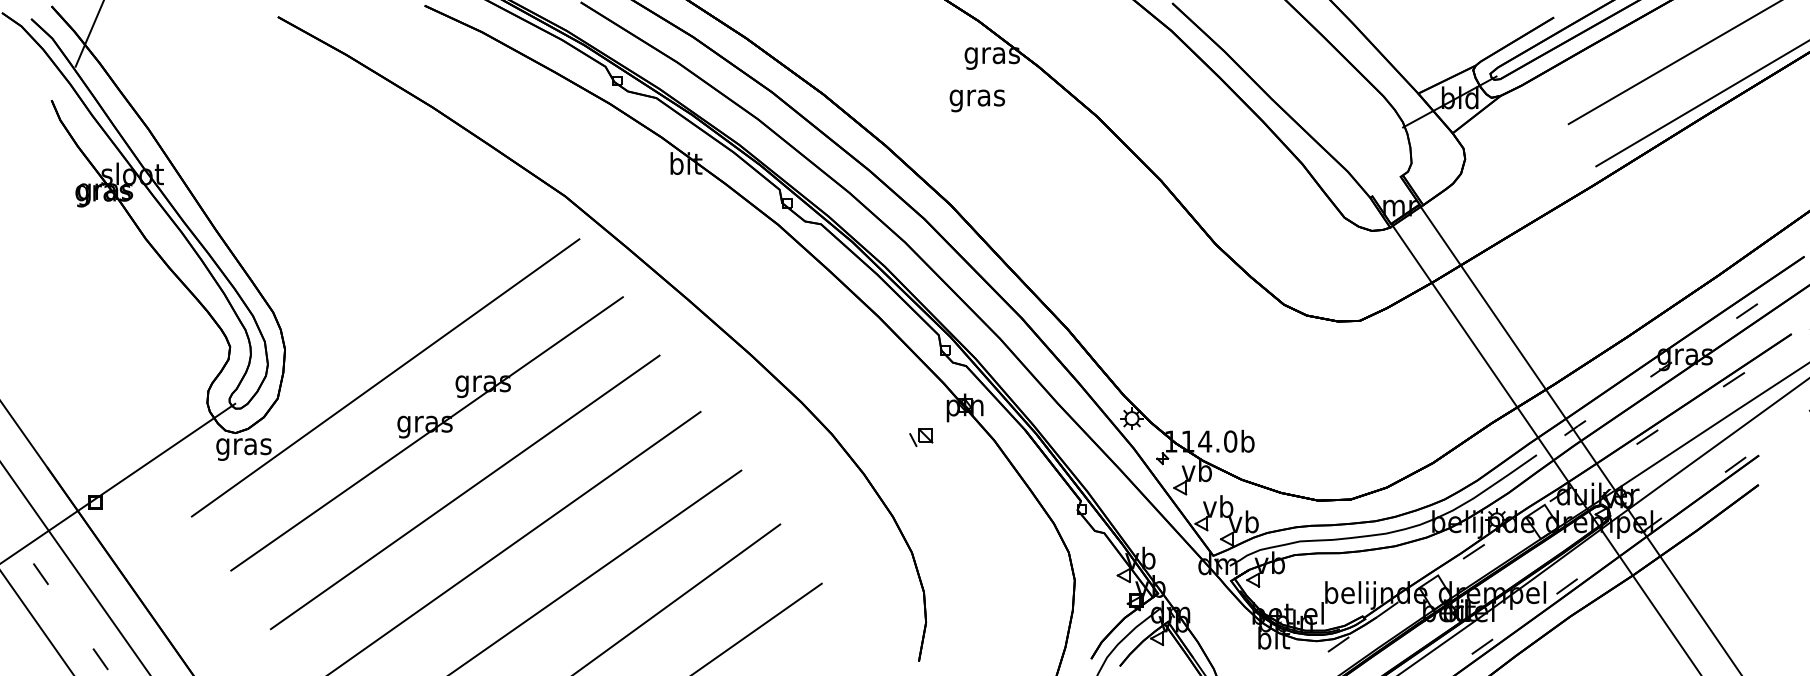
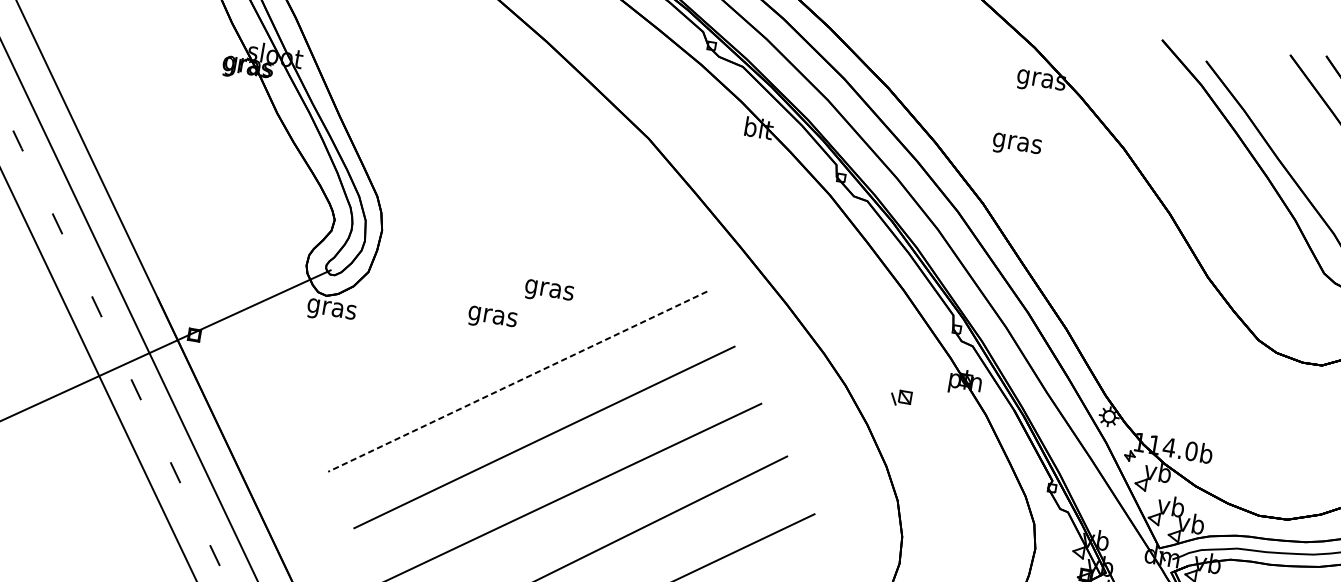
text: (976, 100) -> (1016, 145), moved
line: (385, 377) -> (465, 269), removed
line: (426, 433) -> (492, 324), removed
part: (921, 437) -> (901, 398), moved
line: (465, 492) -> (517, 381), solid -> dashed

